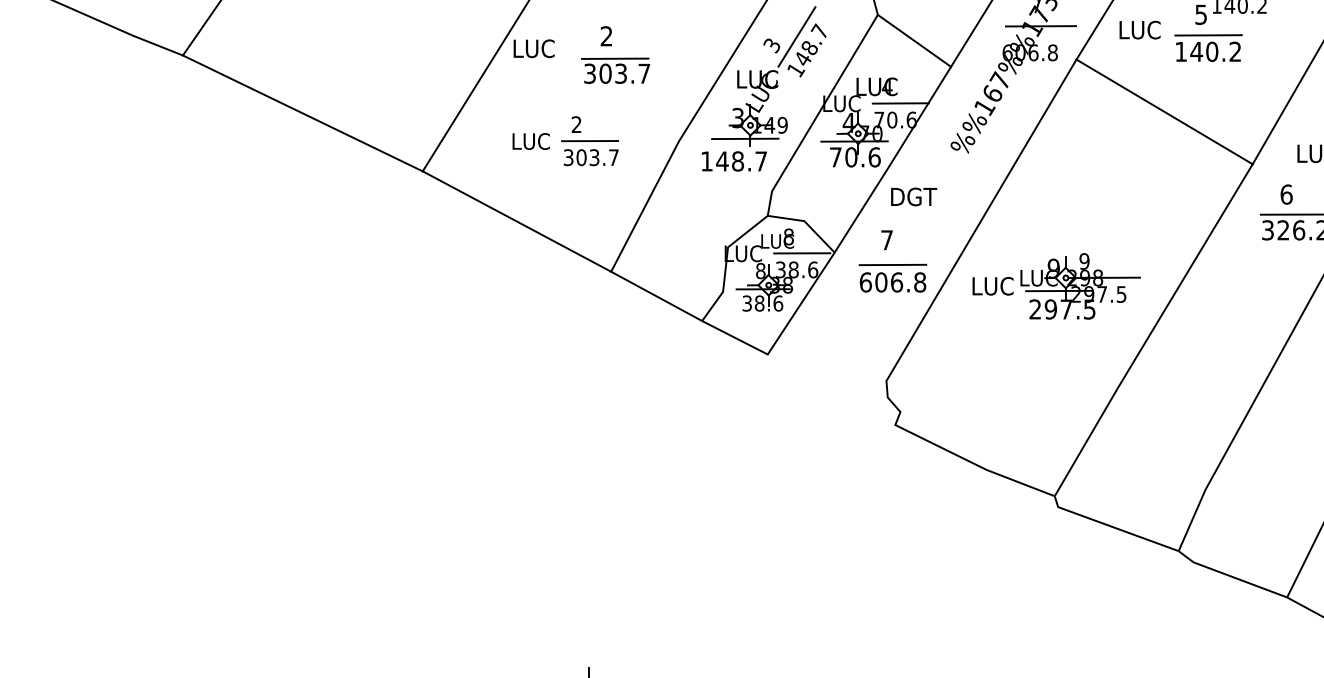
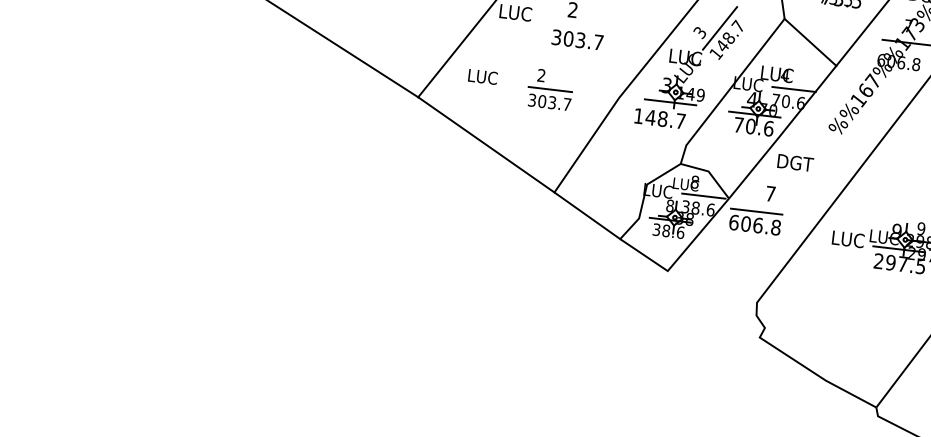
line: (615, 58) -> (577, 28), removed
text: (530, 141) -> (482, 76), moved
part: (892, 277) -> (755, 221), moved

